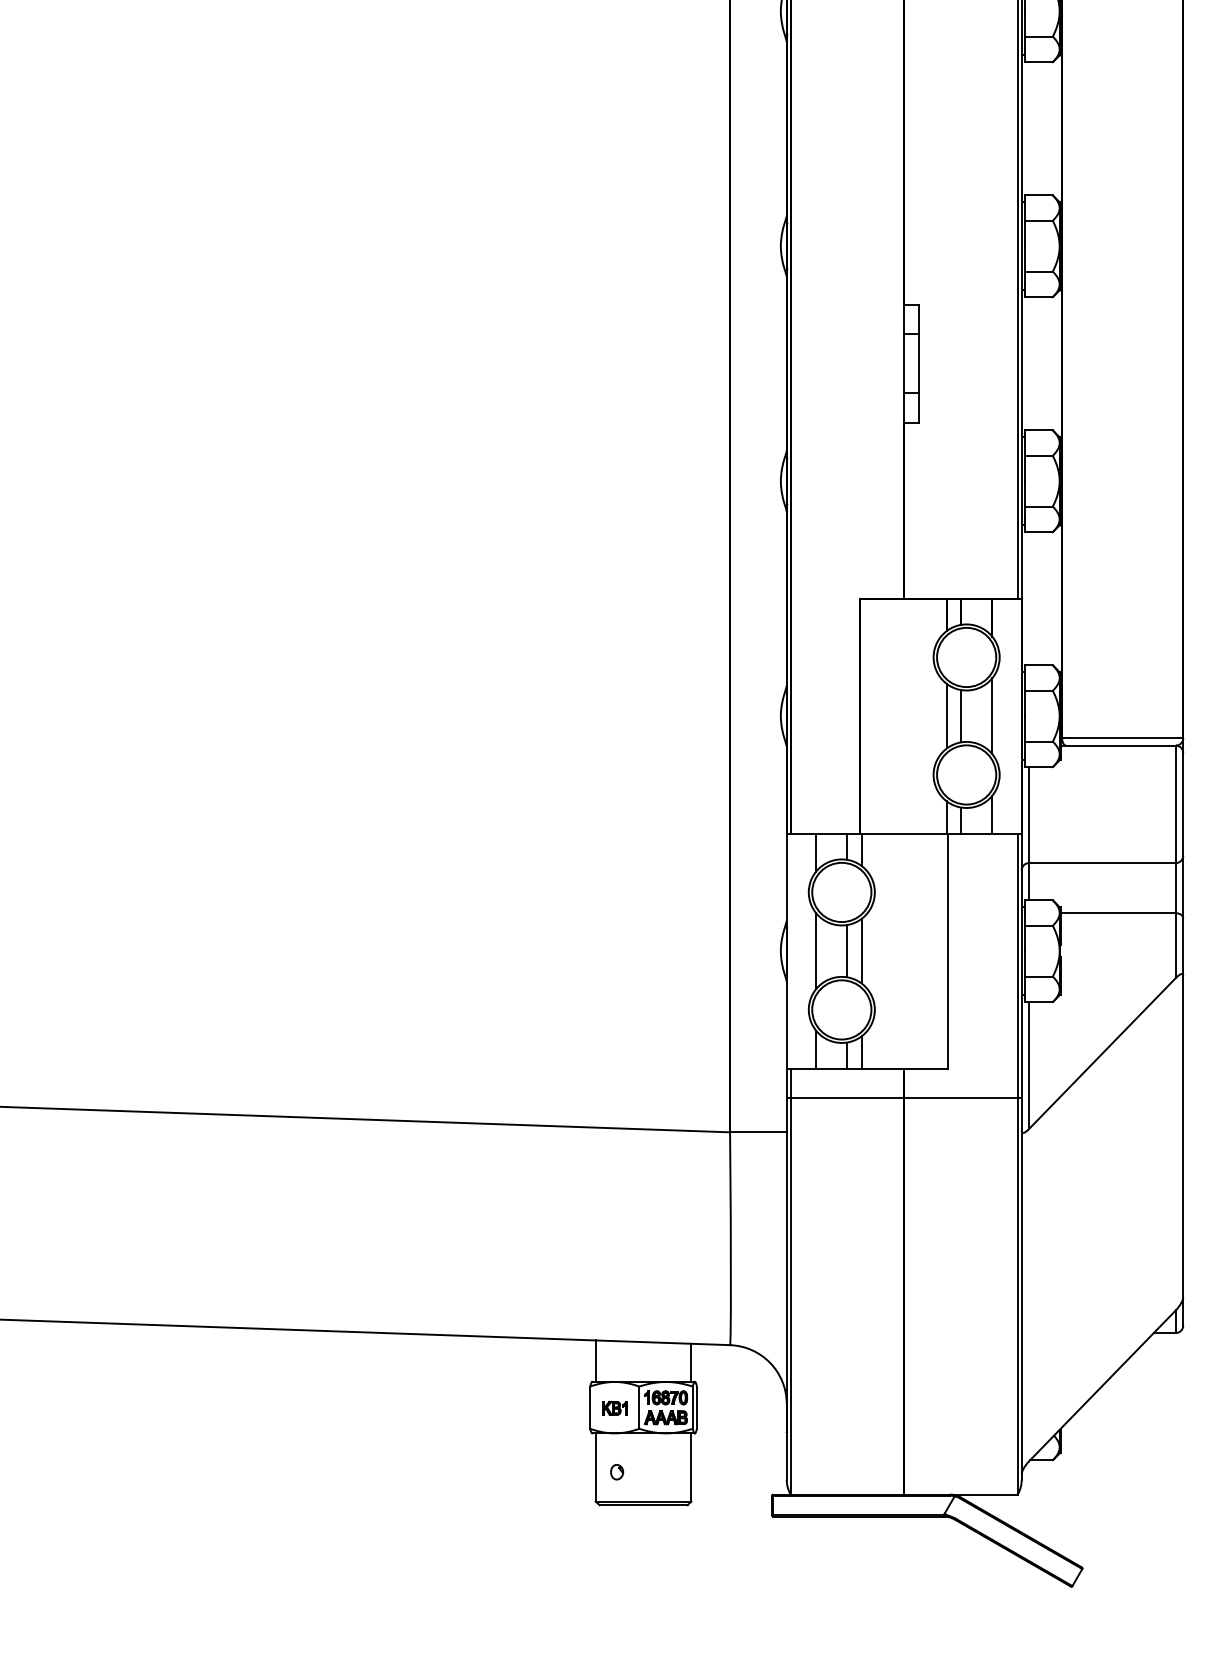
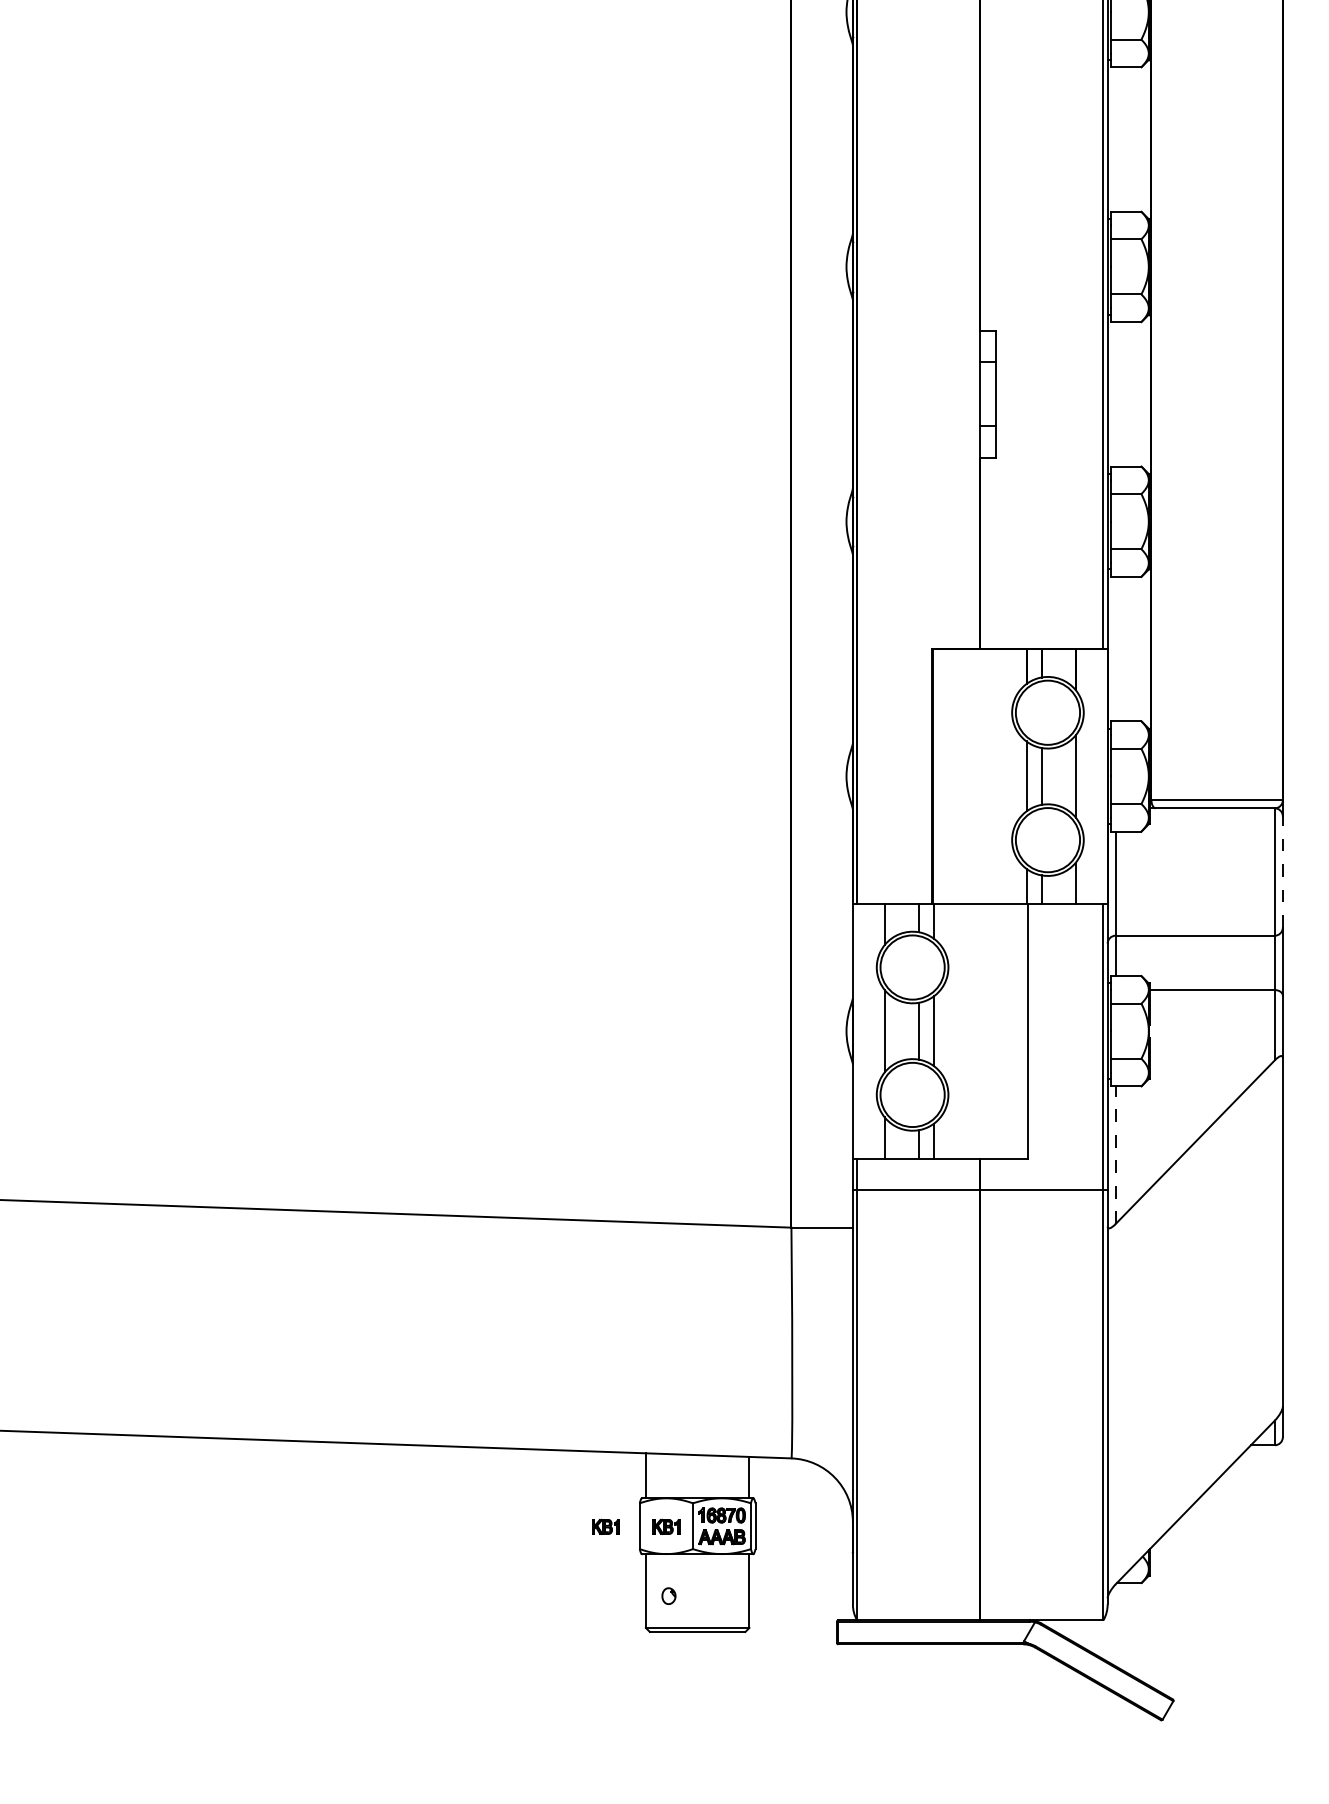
line: (1183, 803) -> (1283, 871), solid -> dashed
line: (1029, 1065) -> (1116, 1155), solid -> dashed
part: (558, 1407) -> (605, 1526), added

